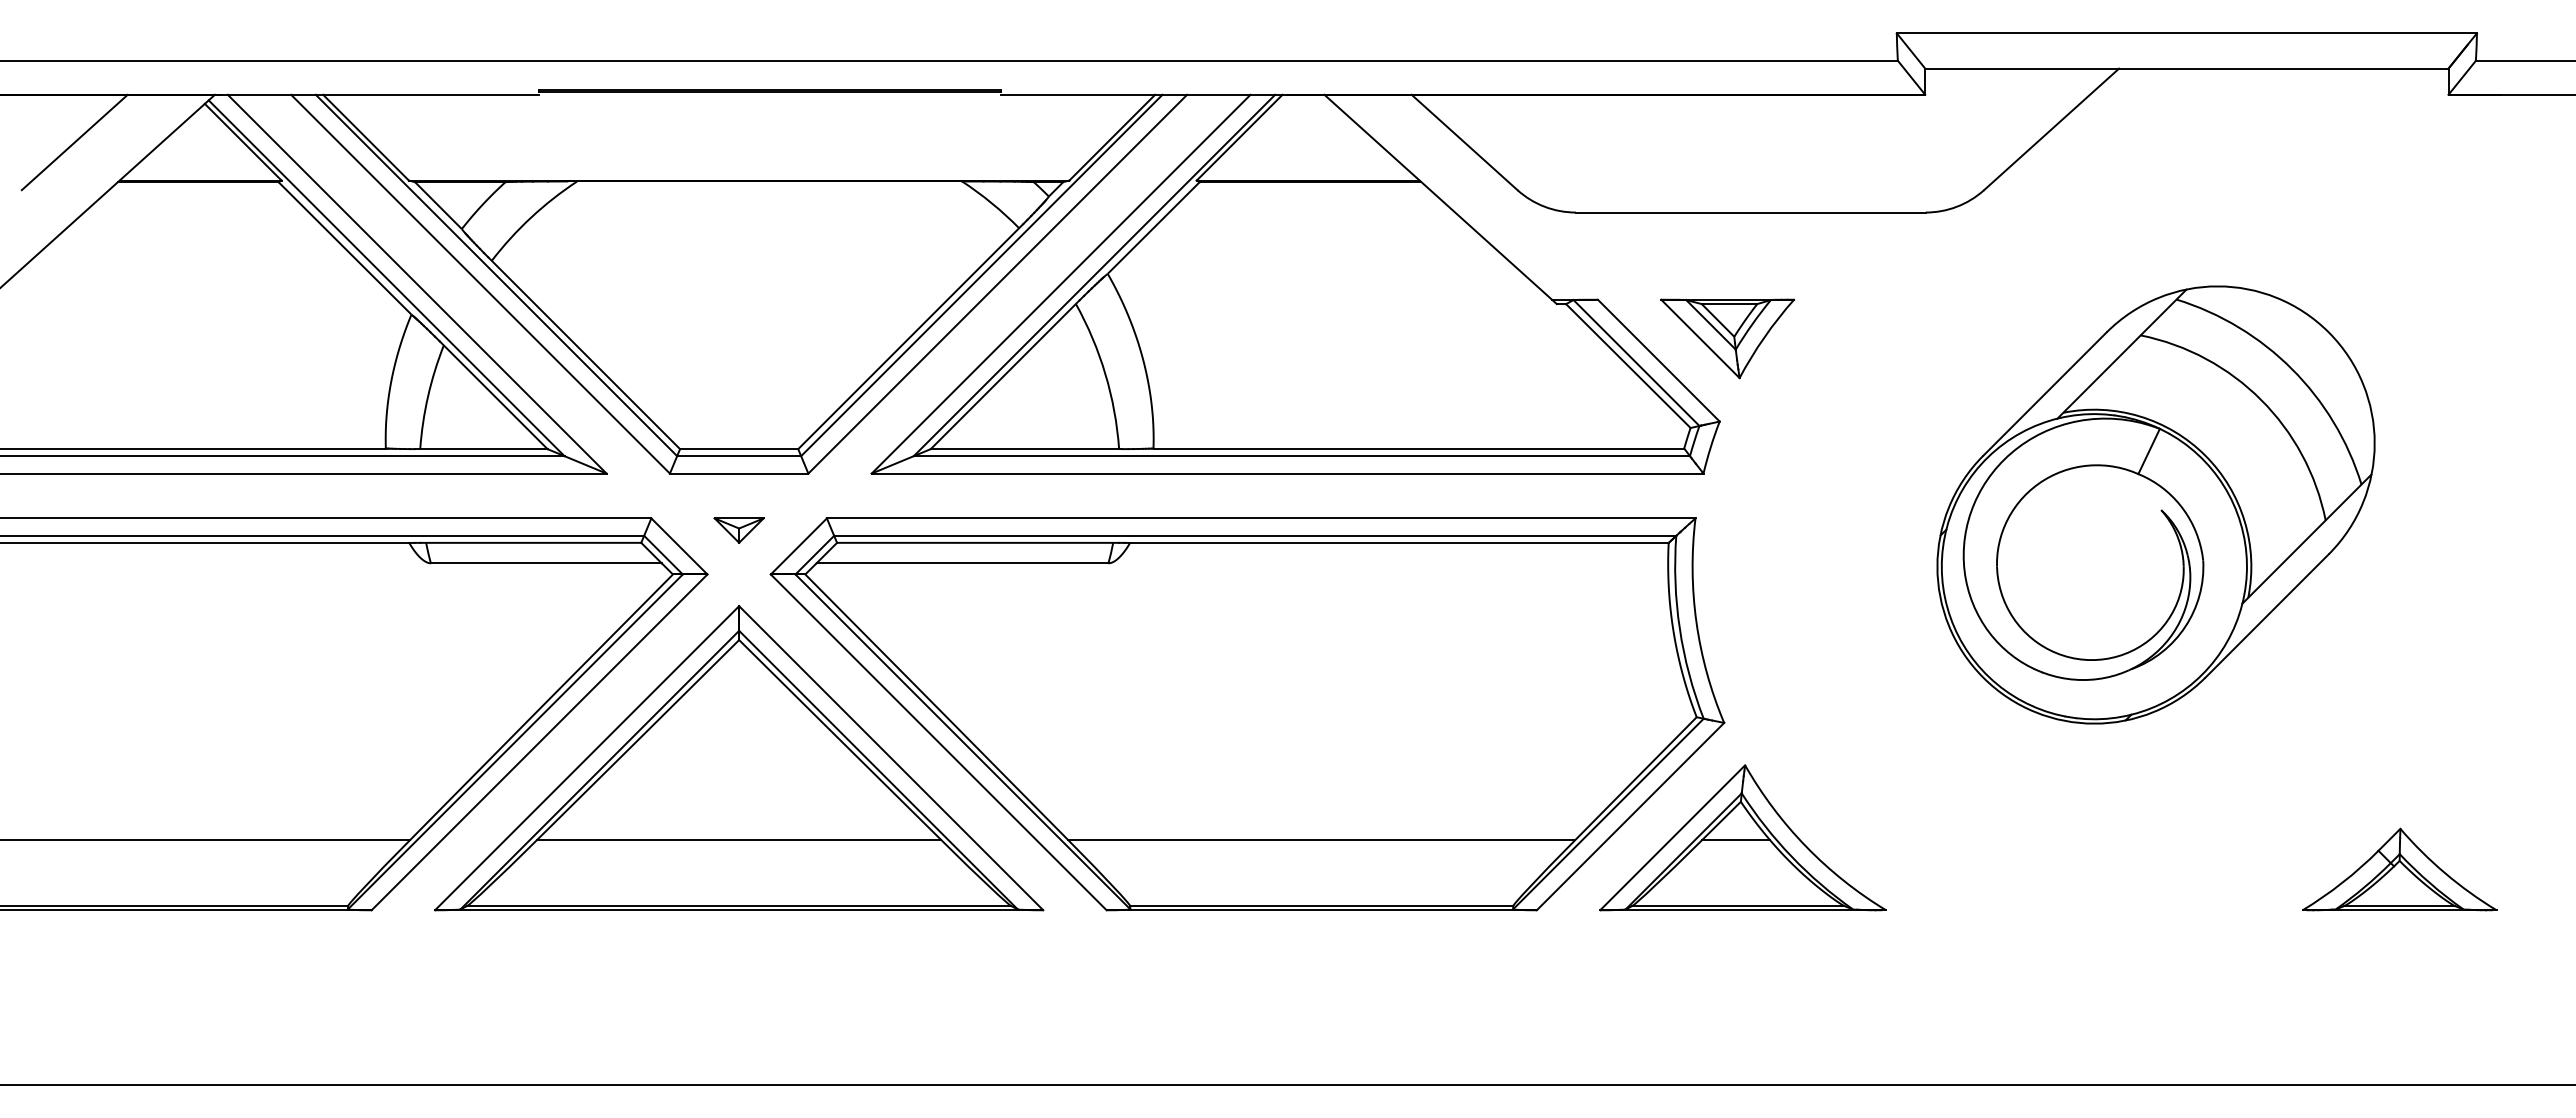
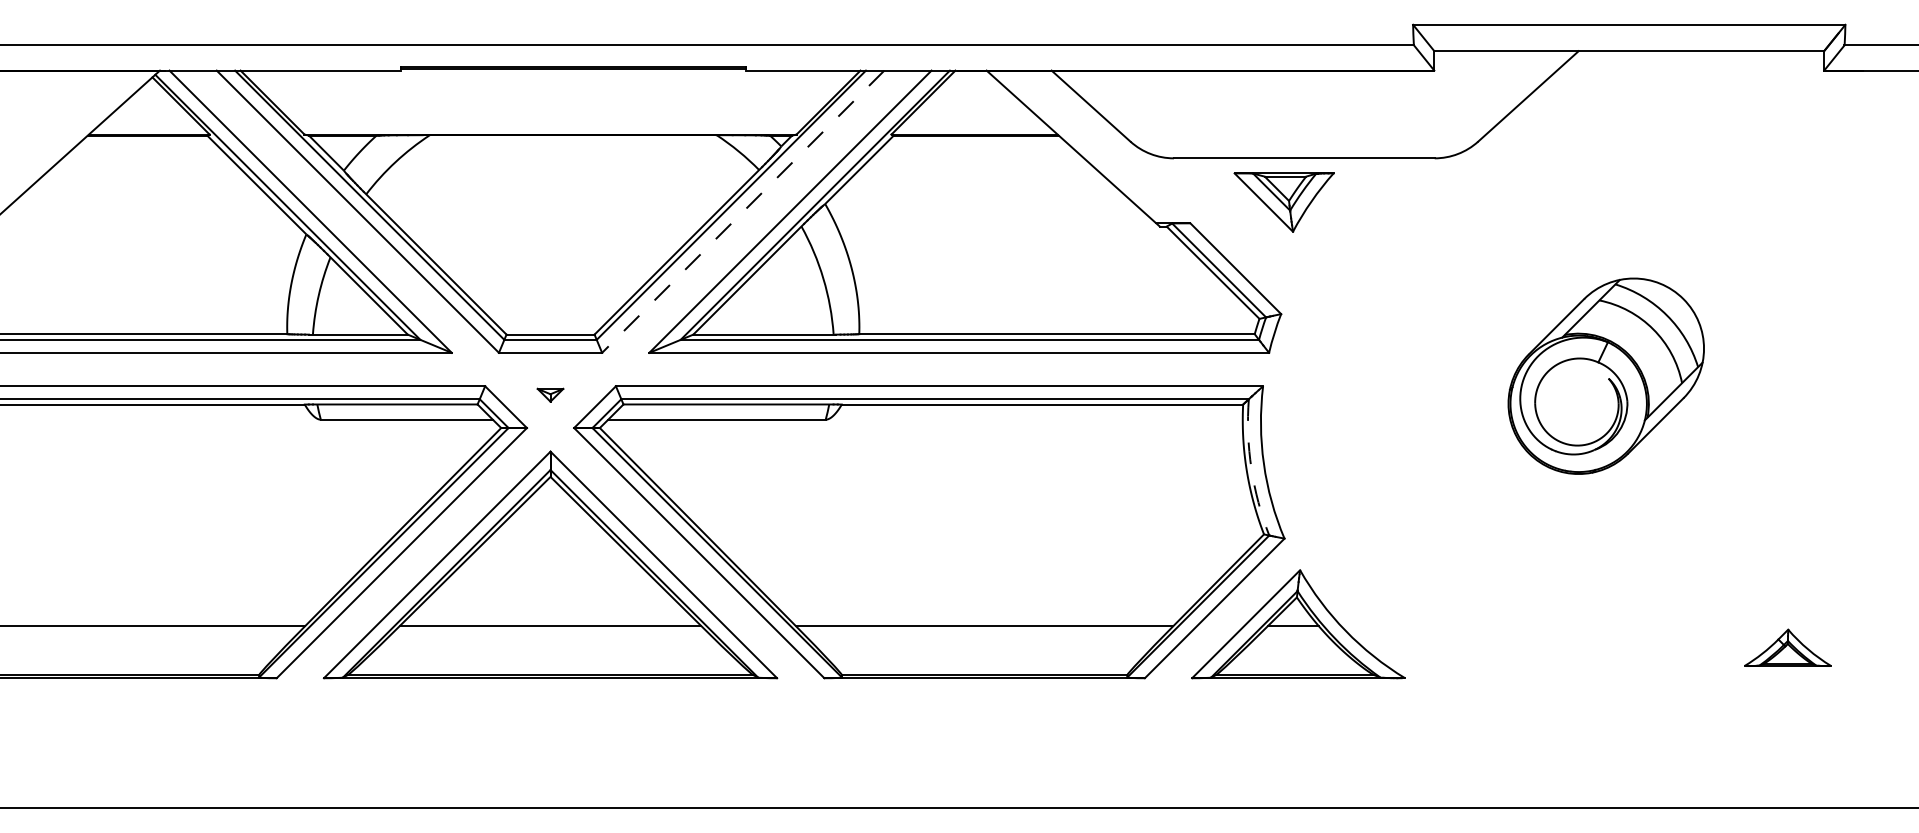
line: (74, 142) -> (55, 106), removed
line: (997, 284) -> (743, 211), solid -> dashed
part: (1727, 338) -> (1283, 202), moved
part: (2155, 504) -> (1605, 375), size x0.6
part: (738, 530) -> (550, 395), size x0.7
arc: (1679, 628) -> (1251, 468), solid -> dashed
part: (2399, 869) -> (1787, 647), size x0.6

